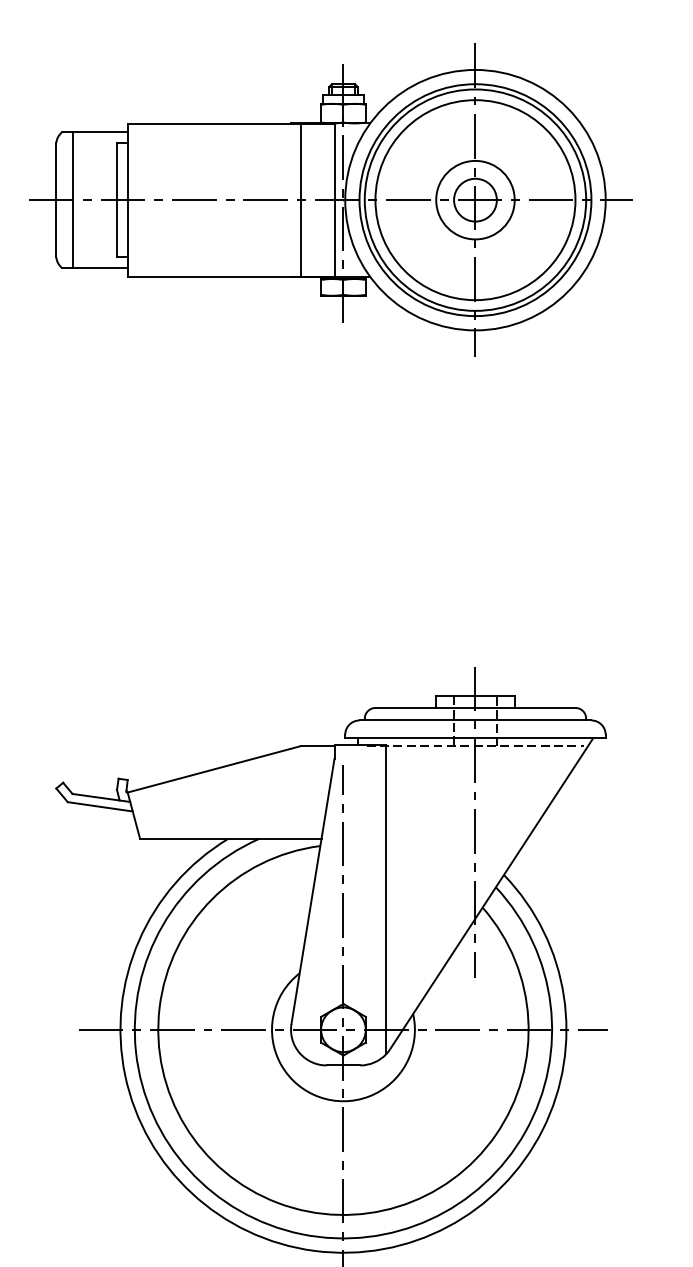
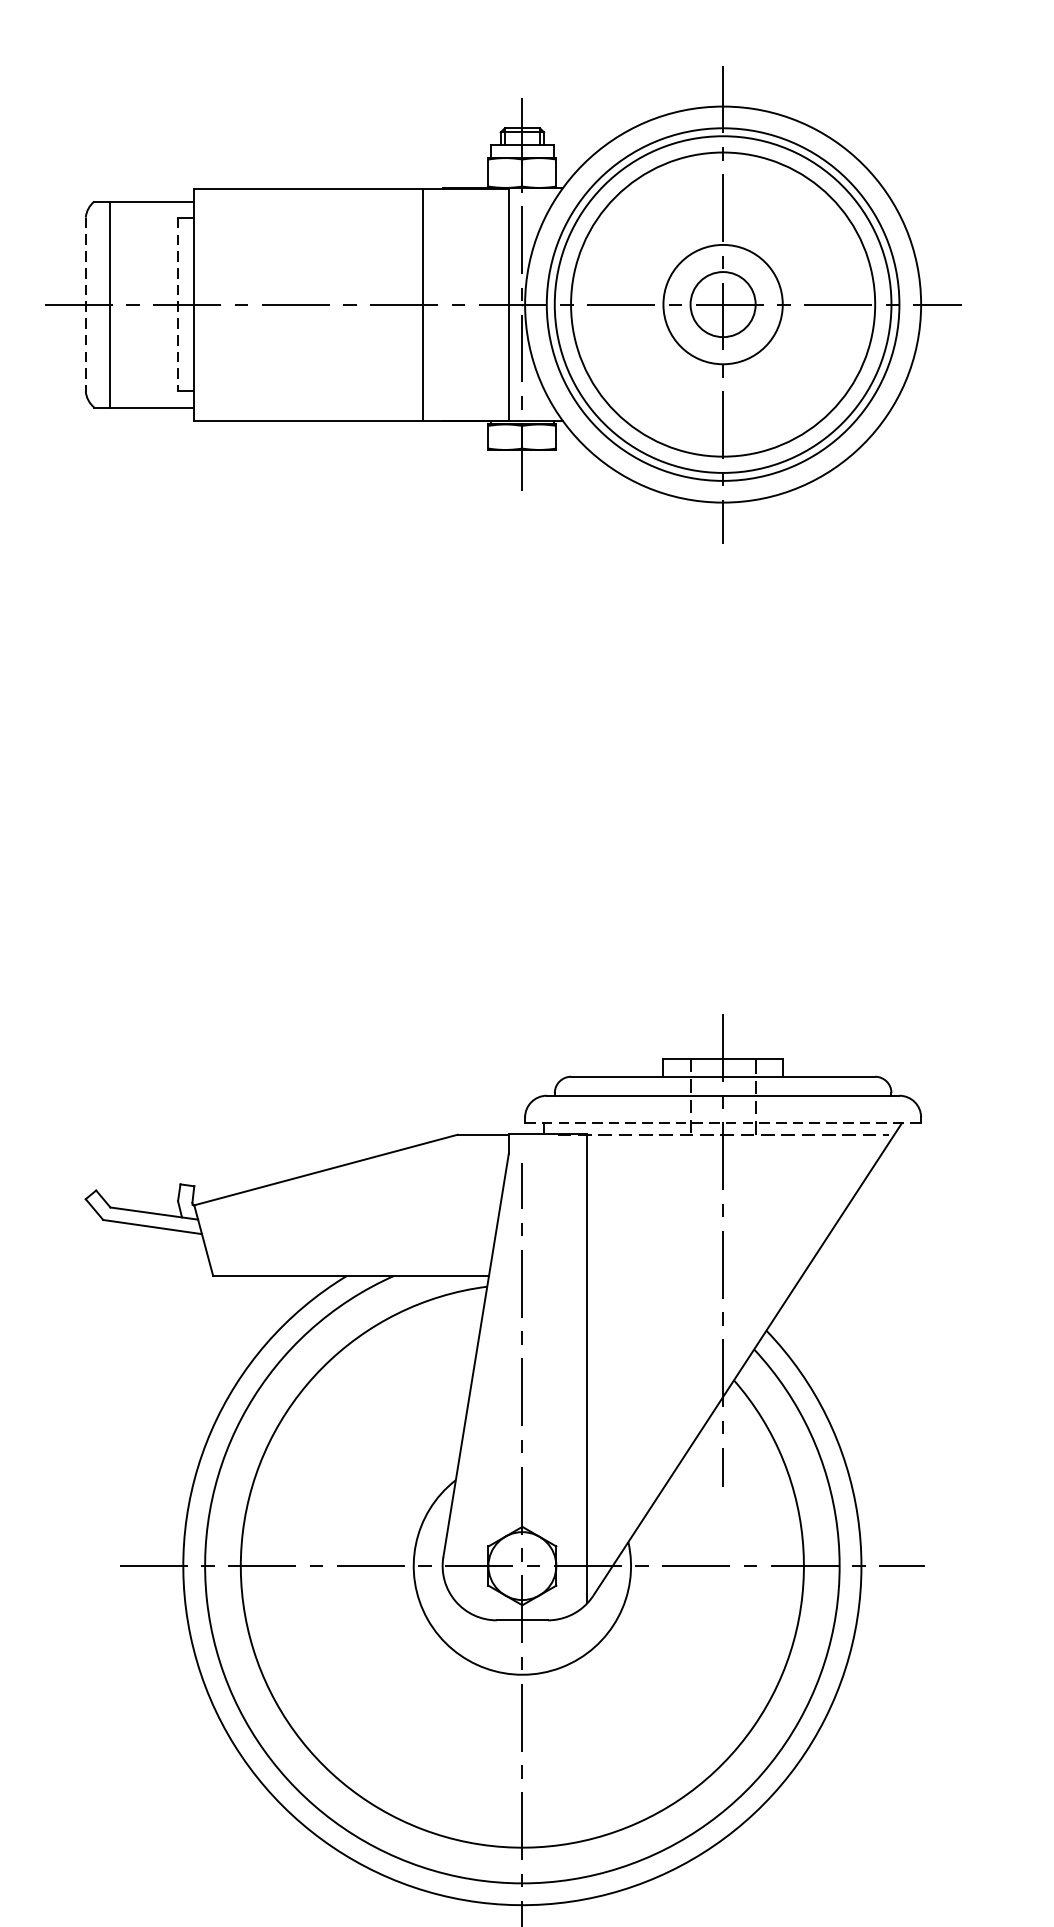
line: (300, 199) -> (422, 303), moved
line: (56, 200) -> (86, 305), solid -> dashed
line: (116, 200) -> (177, 305), solid -> dashed
line: (475, 738) -> (723, 1123), solid -> dashed

